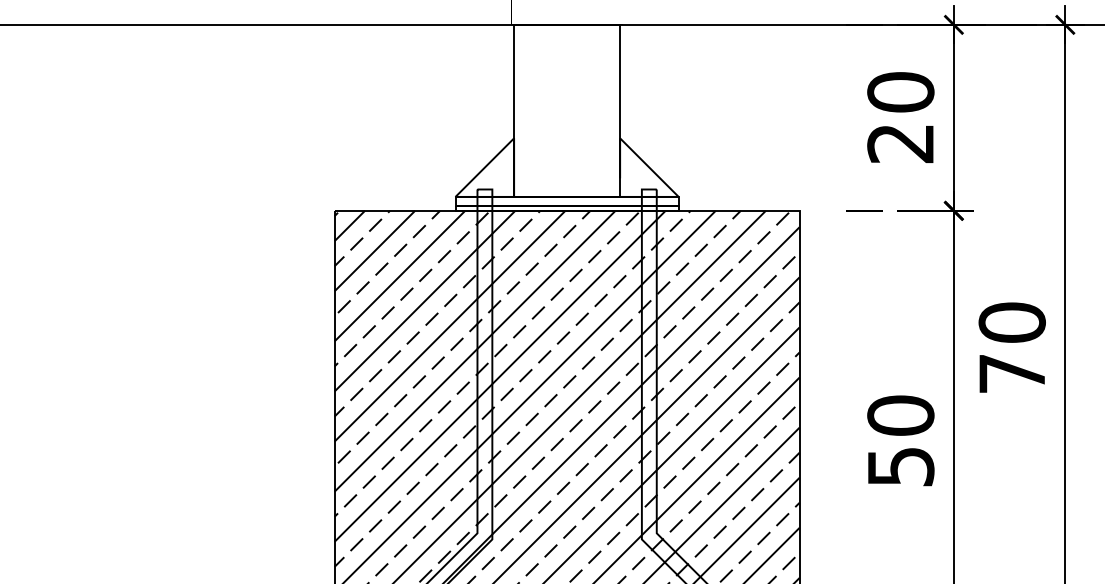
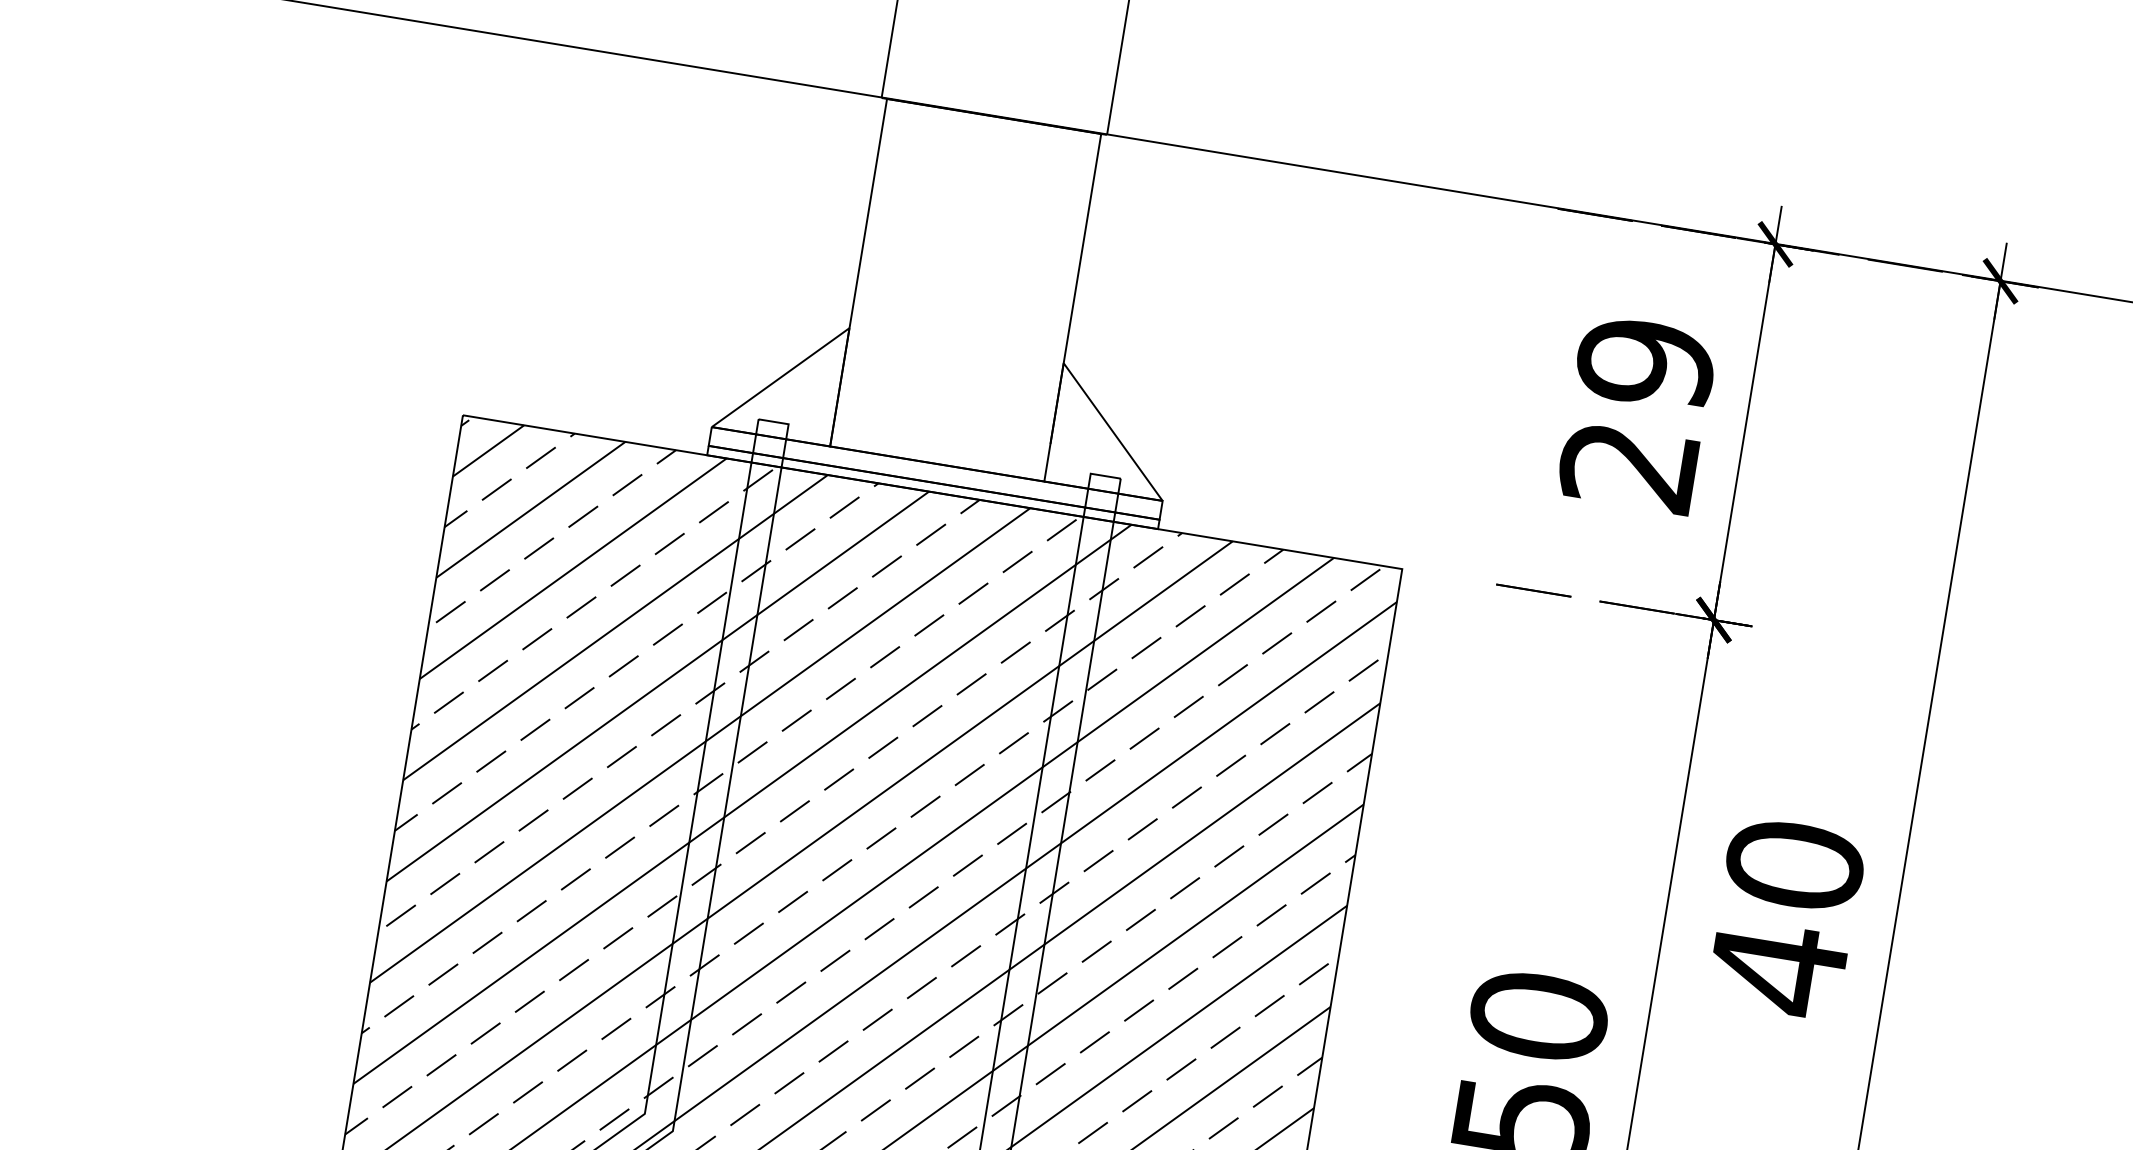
text: (900, 92) -> (1645, 363), 20 -> 29
text: (1011, 373) -> (1776, 967), 70 -> 40

